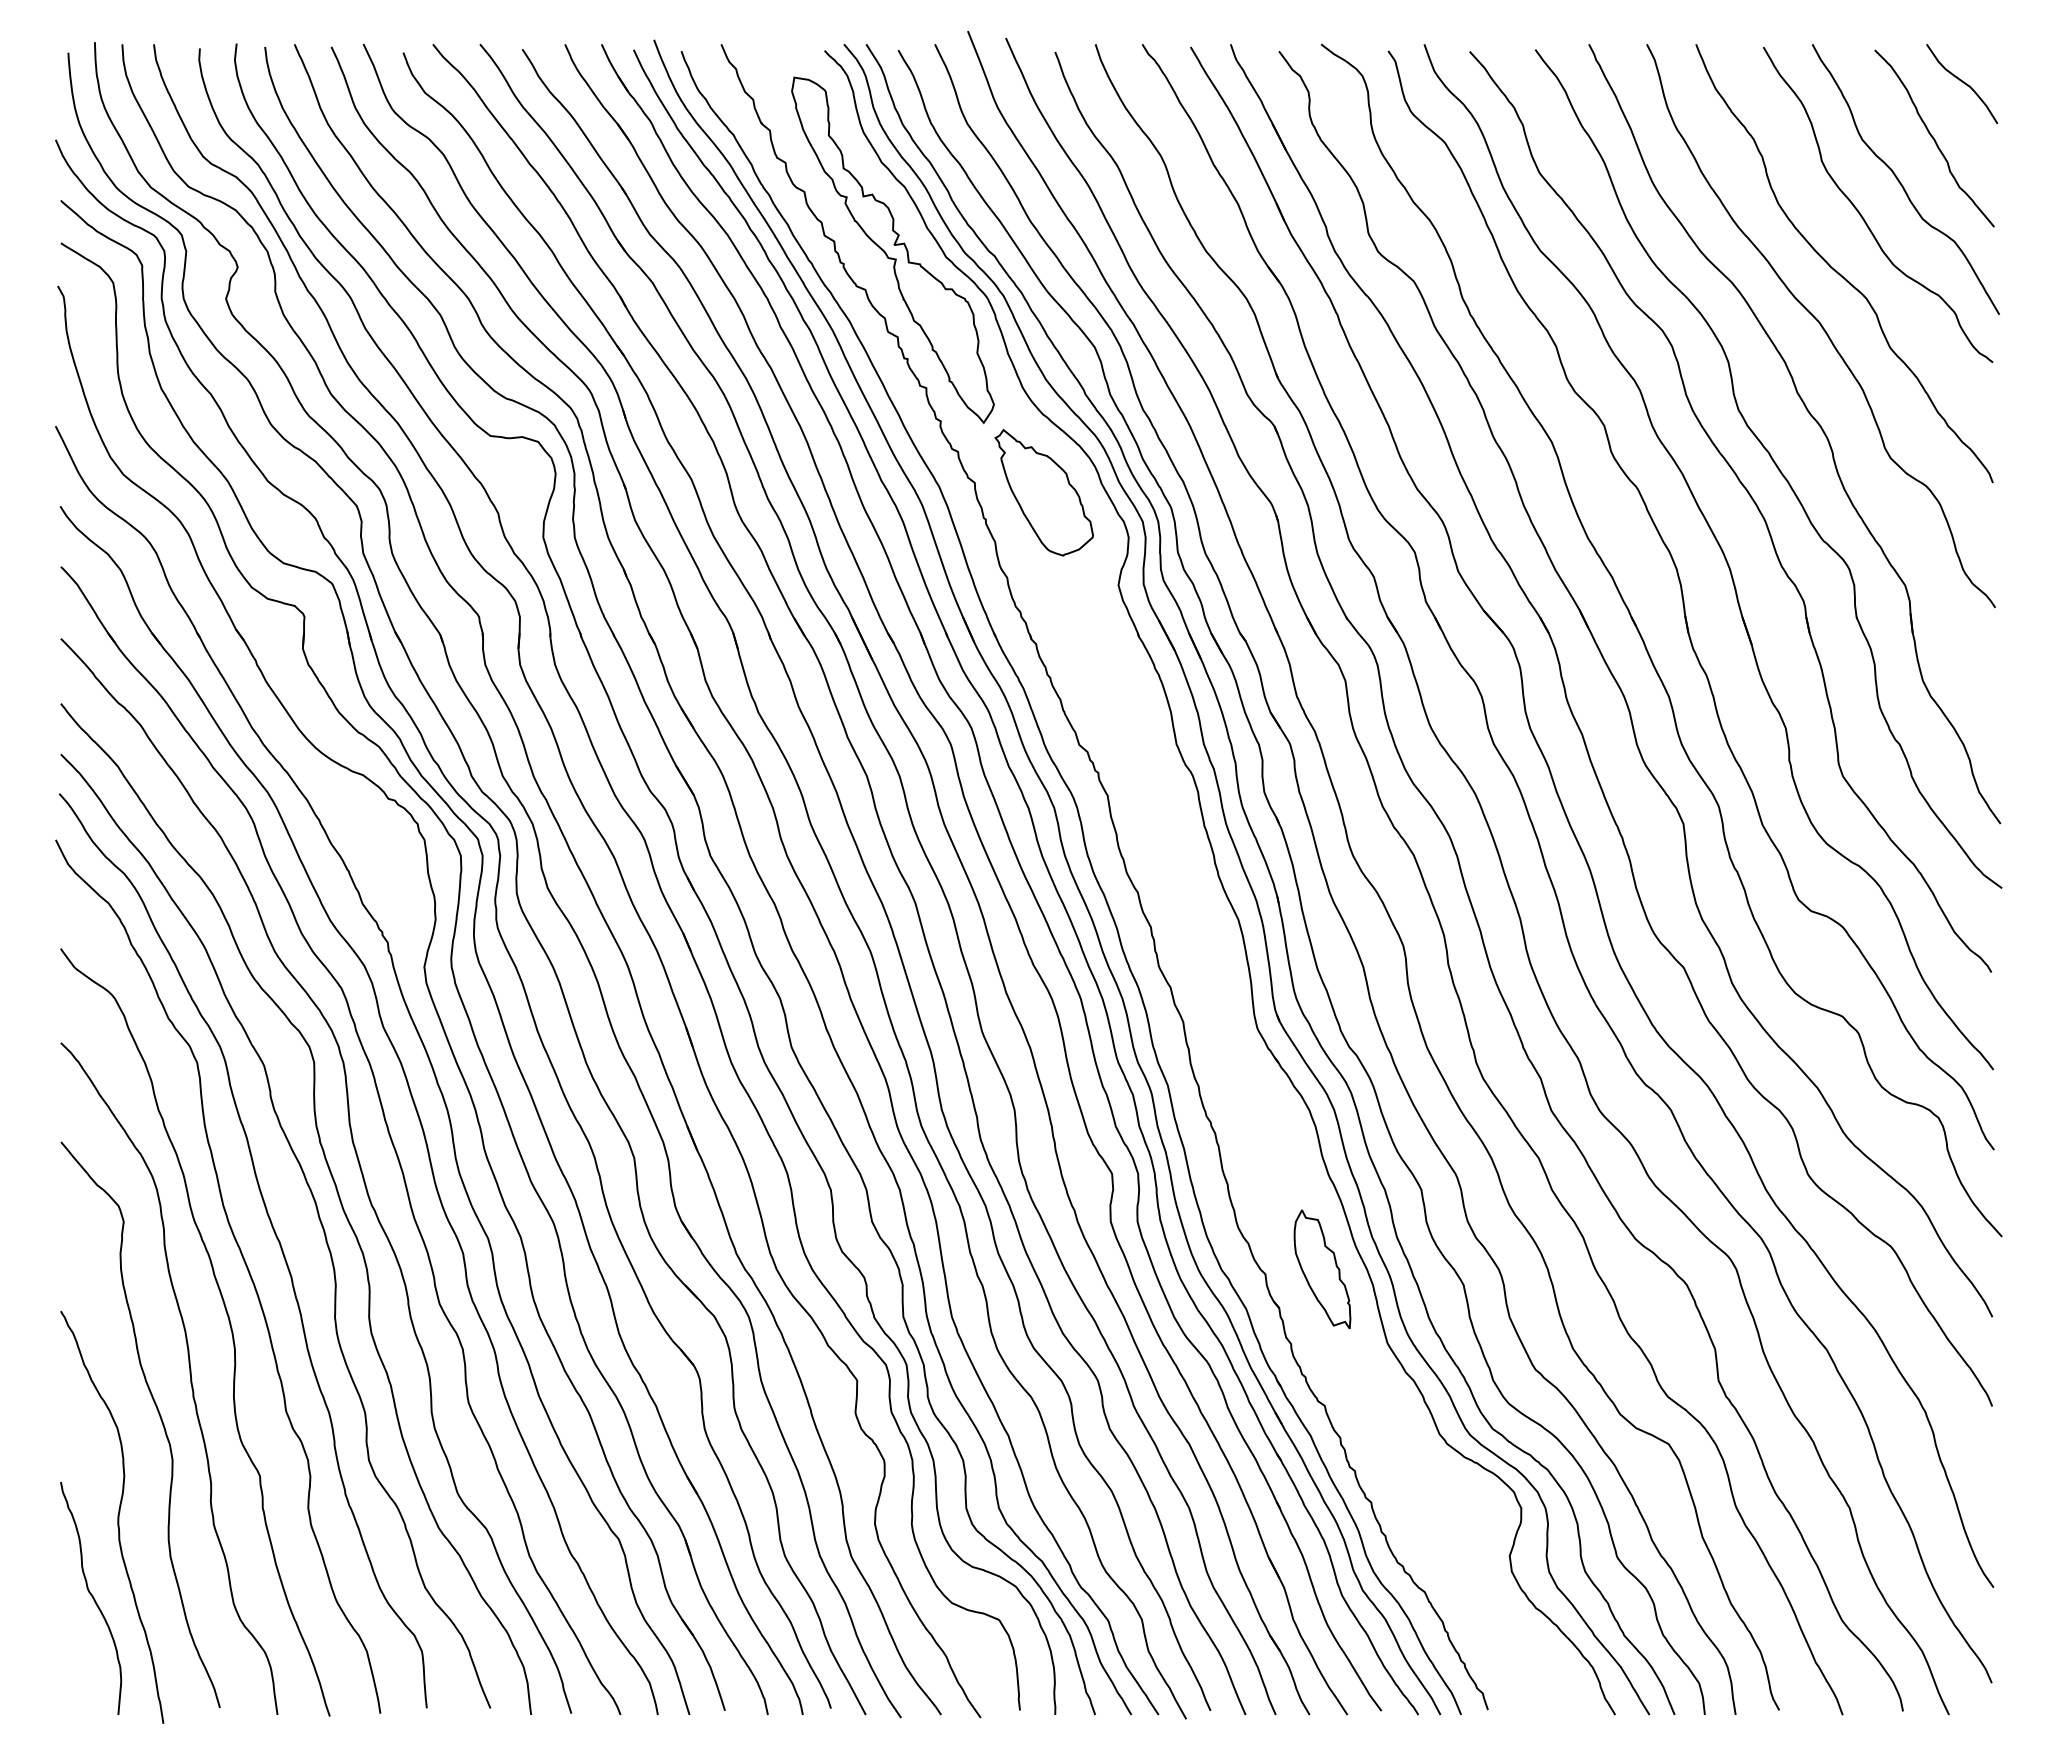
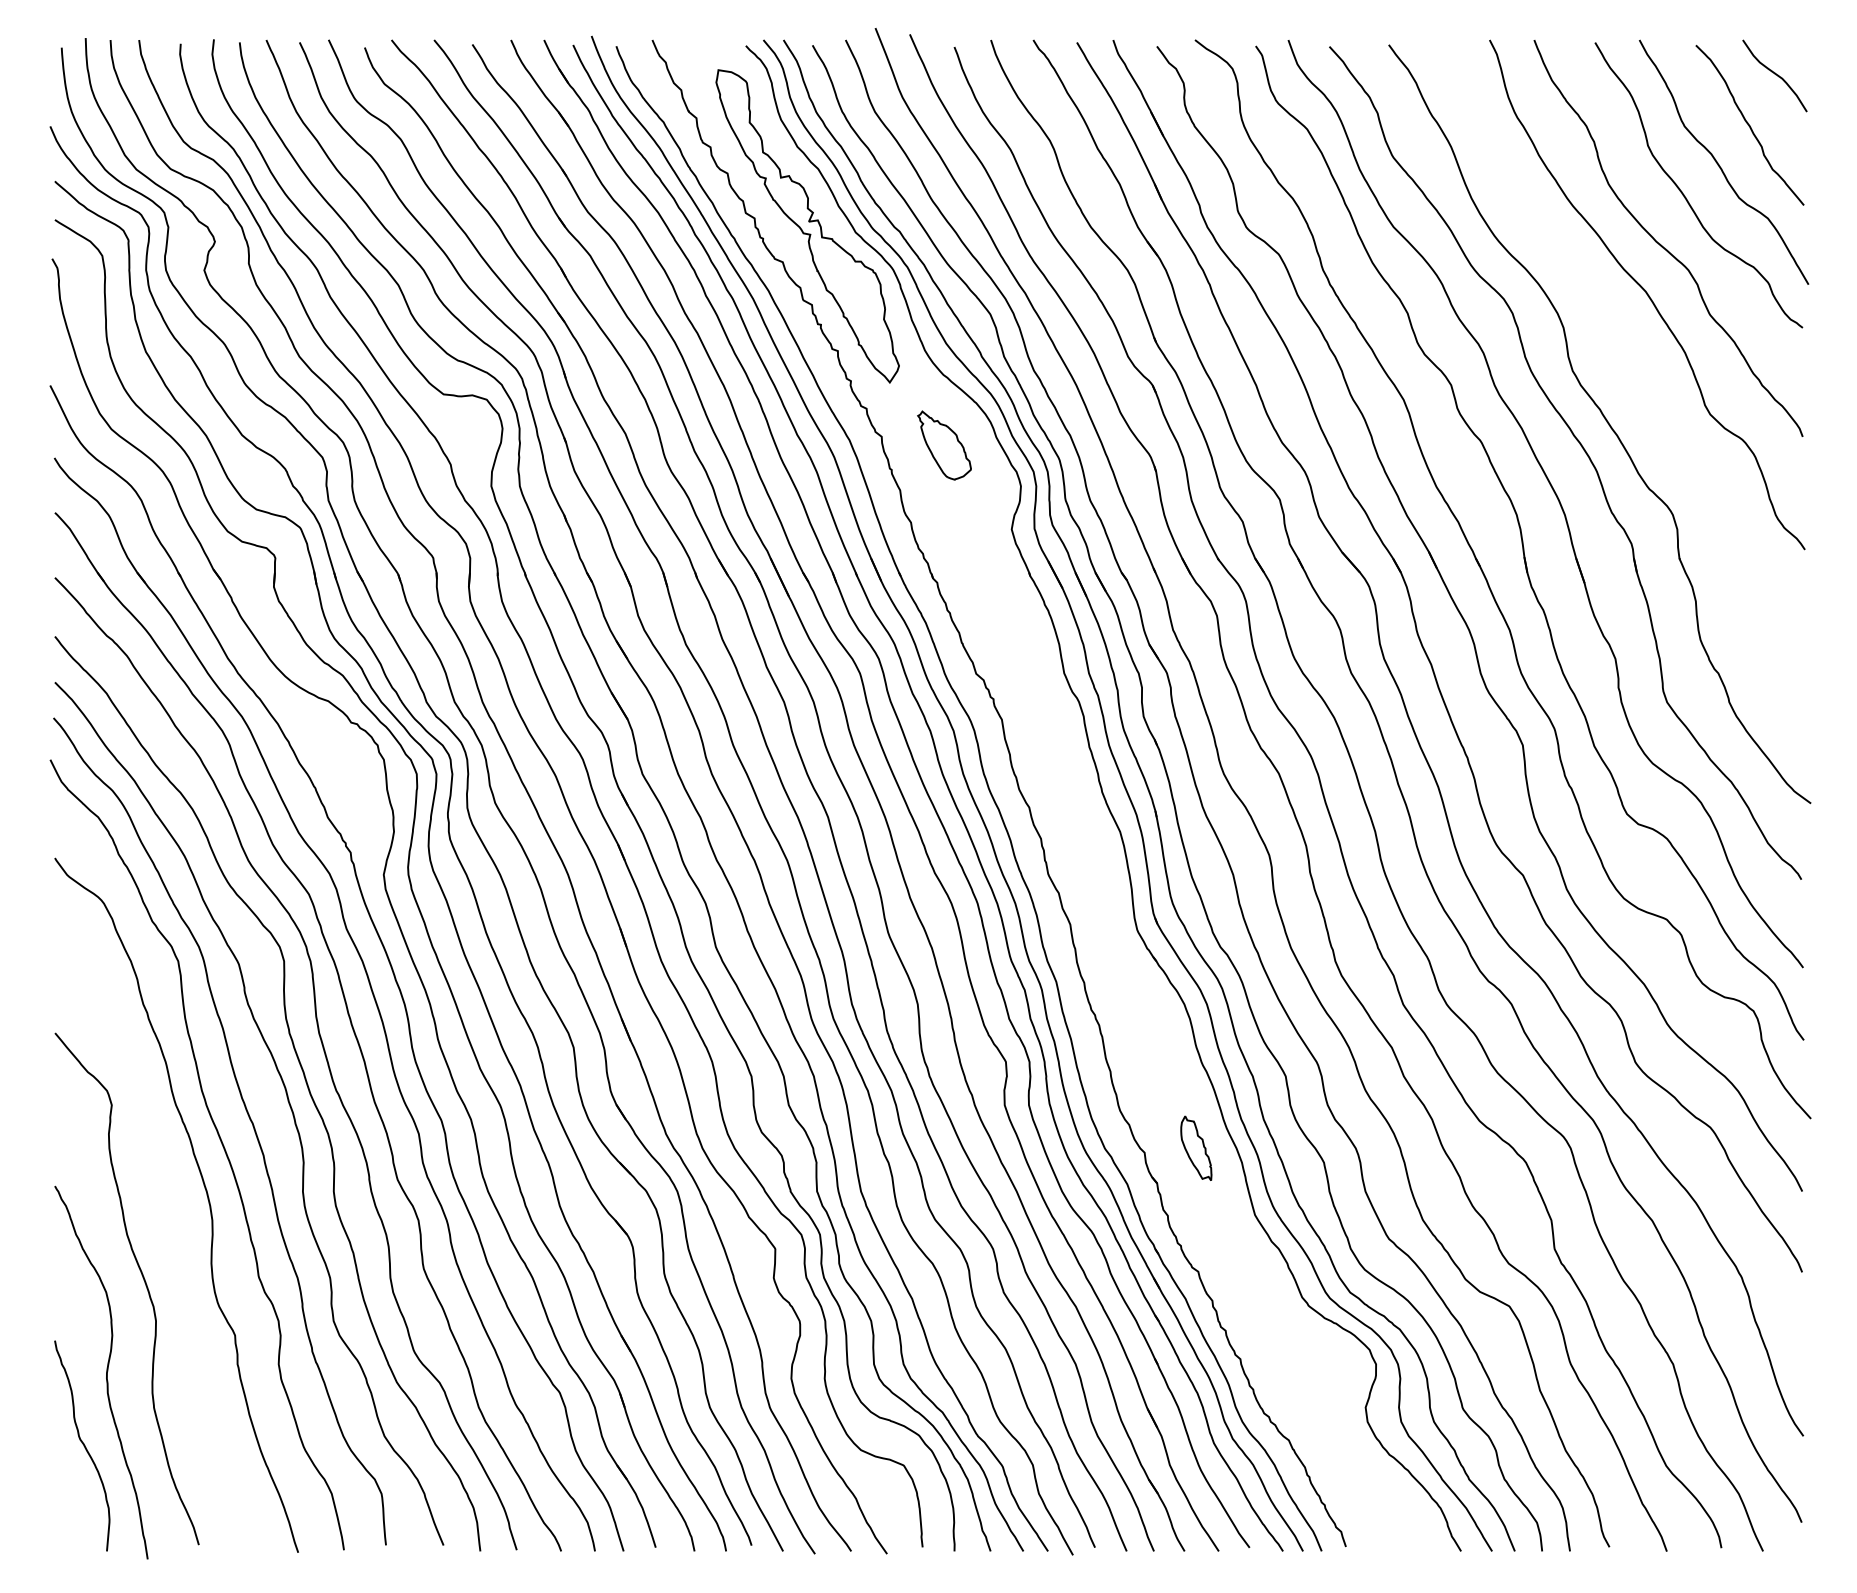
part: (1811, 417) -> (1638, 377), removed
part: (1044, 492) -> (944, 445), size x0.6
part: (1322, 1269) -> (1196, 1148), size x0.6
curve: (189, 1379) -> (171, 1247), removed

